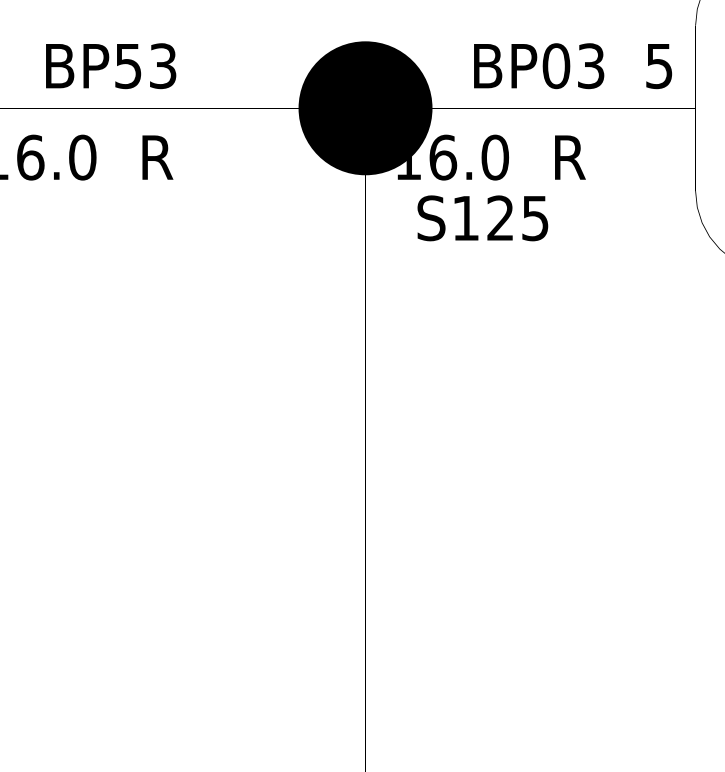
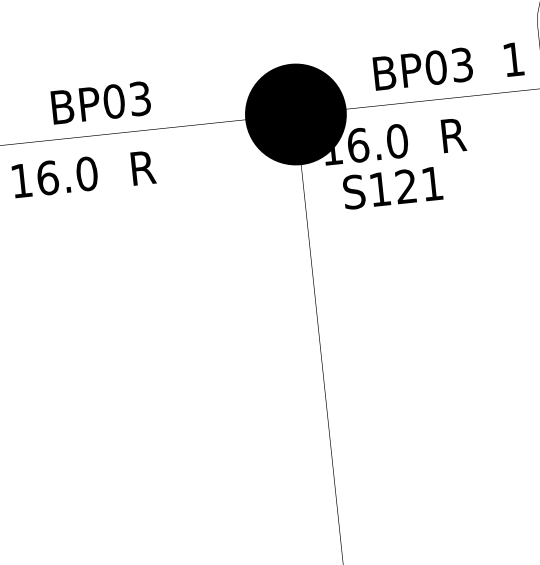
text: (128, 66) -> (114, 101), BP53 -> BP03
text: (659, 66) -> (513, 59), 5 -> 1
text: (535, 218) -> (432, 183), S125 -> S121

